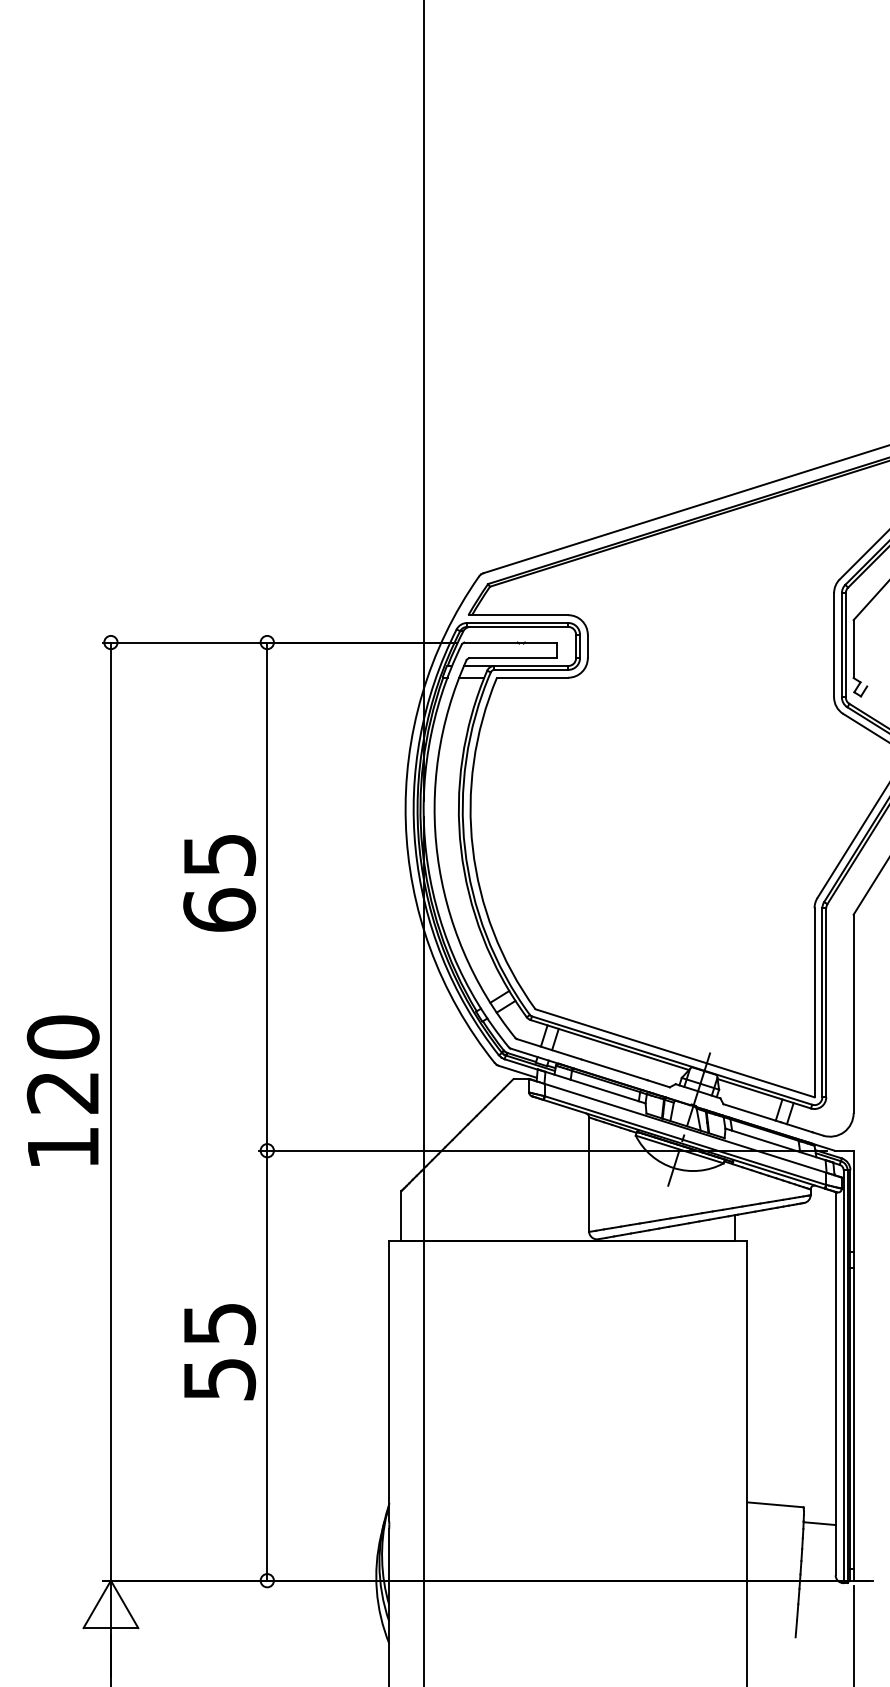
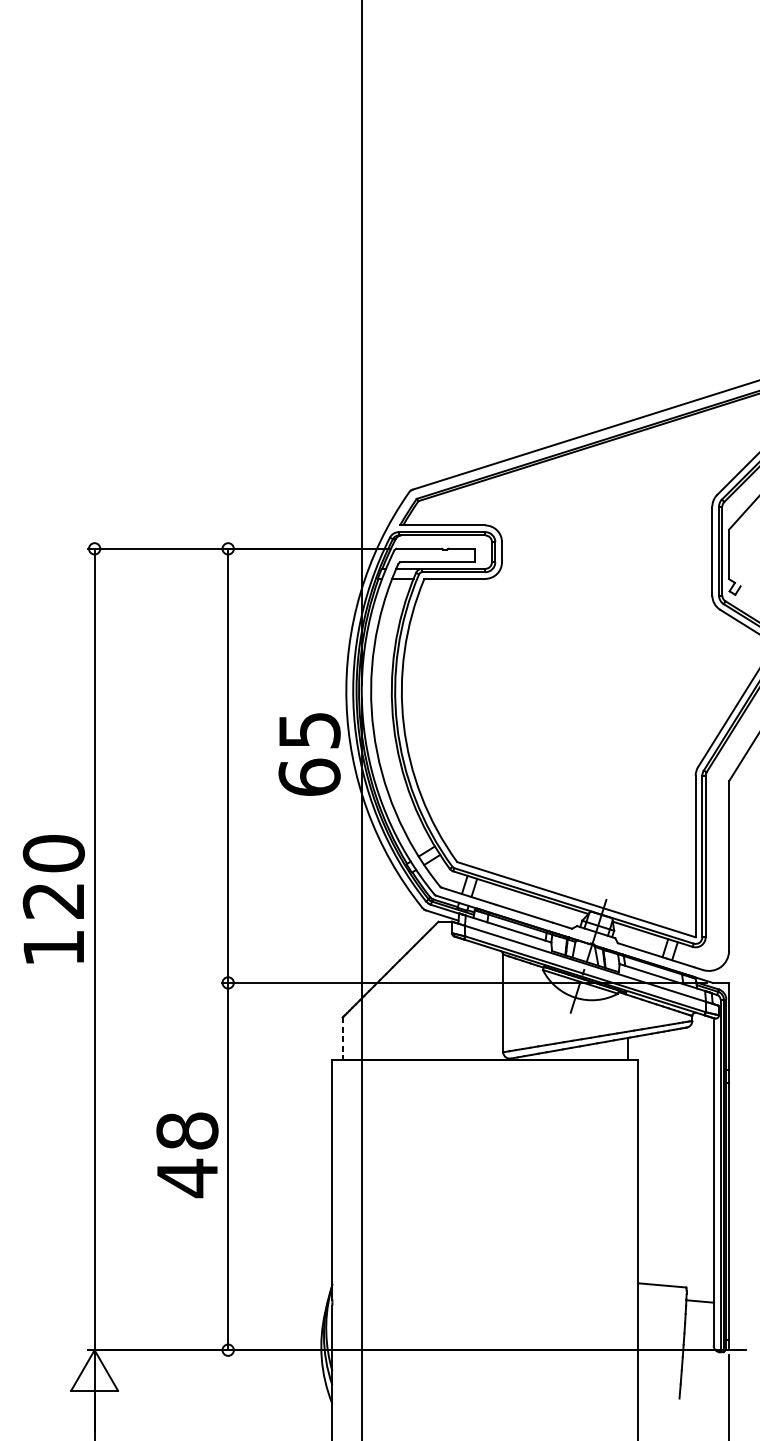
text: (219, 883) -> (309, 754), moved
text: (62, 1090) -> (53, 899), moved
line: (401, 1216) -> (342, 1039), solid -> dashed
text: (219, 1352) -> (187, 1155), 55 -> 48

